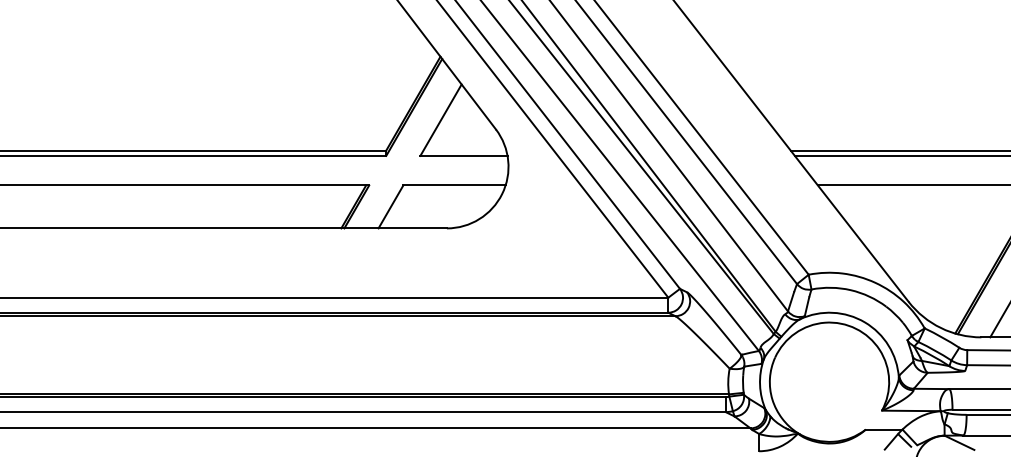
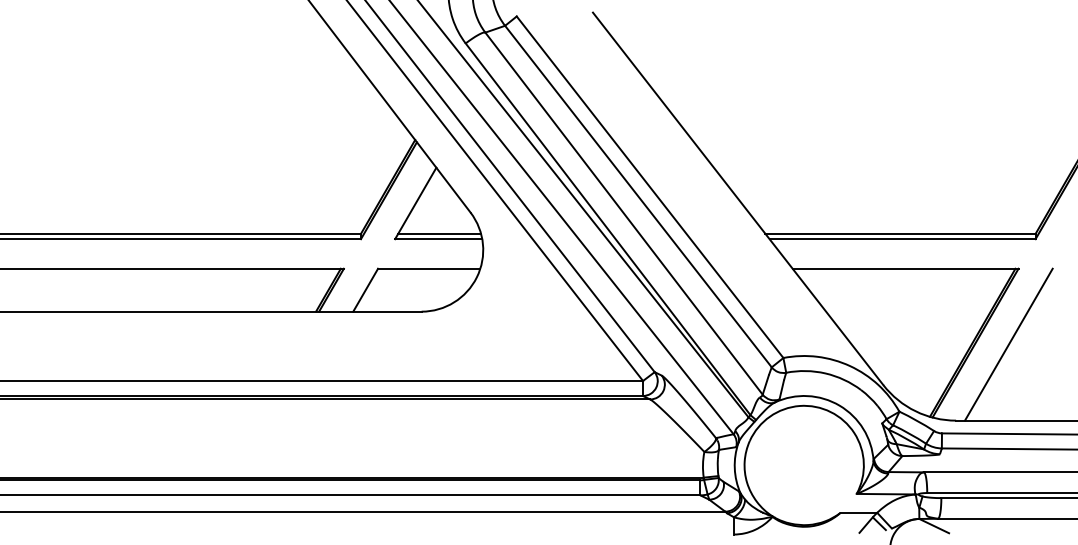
line: (464, 150) -> (439, 233), added

